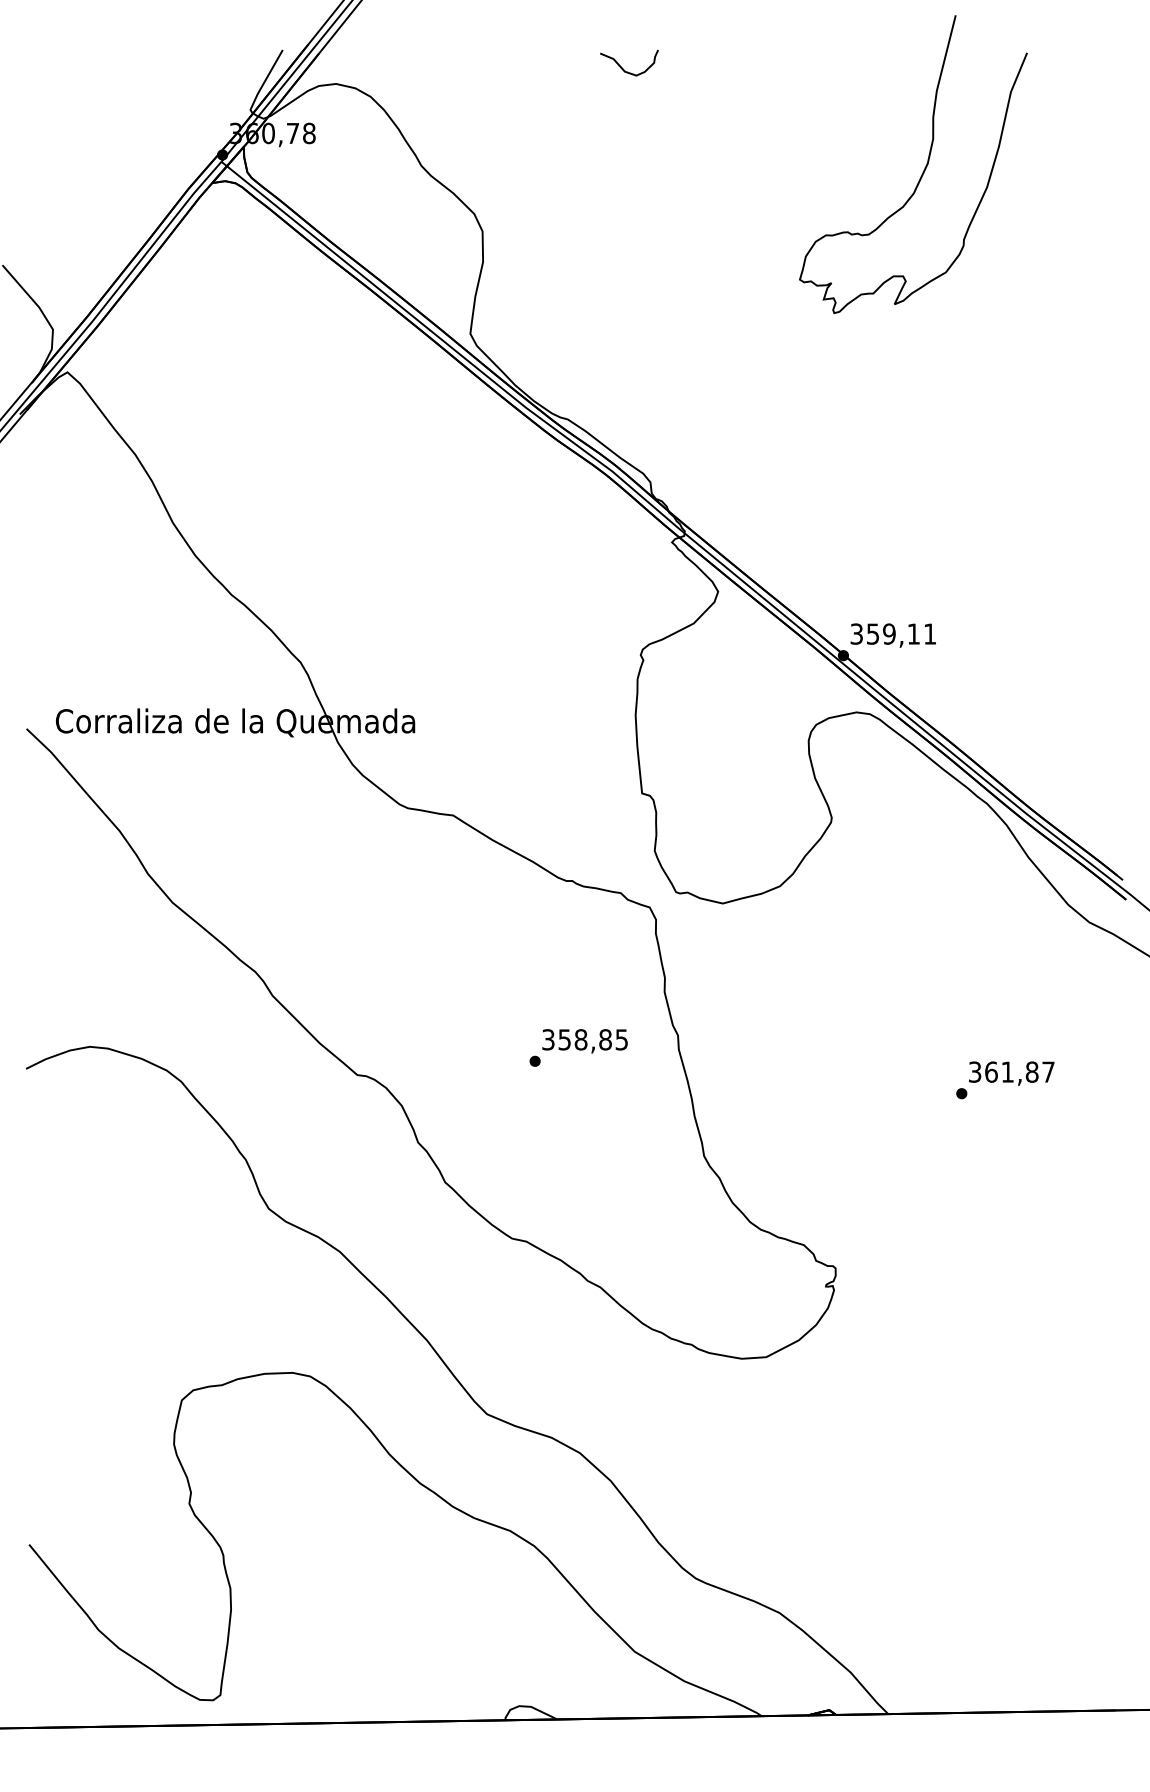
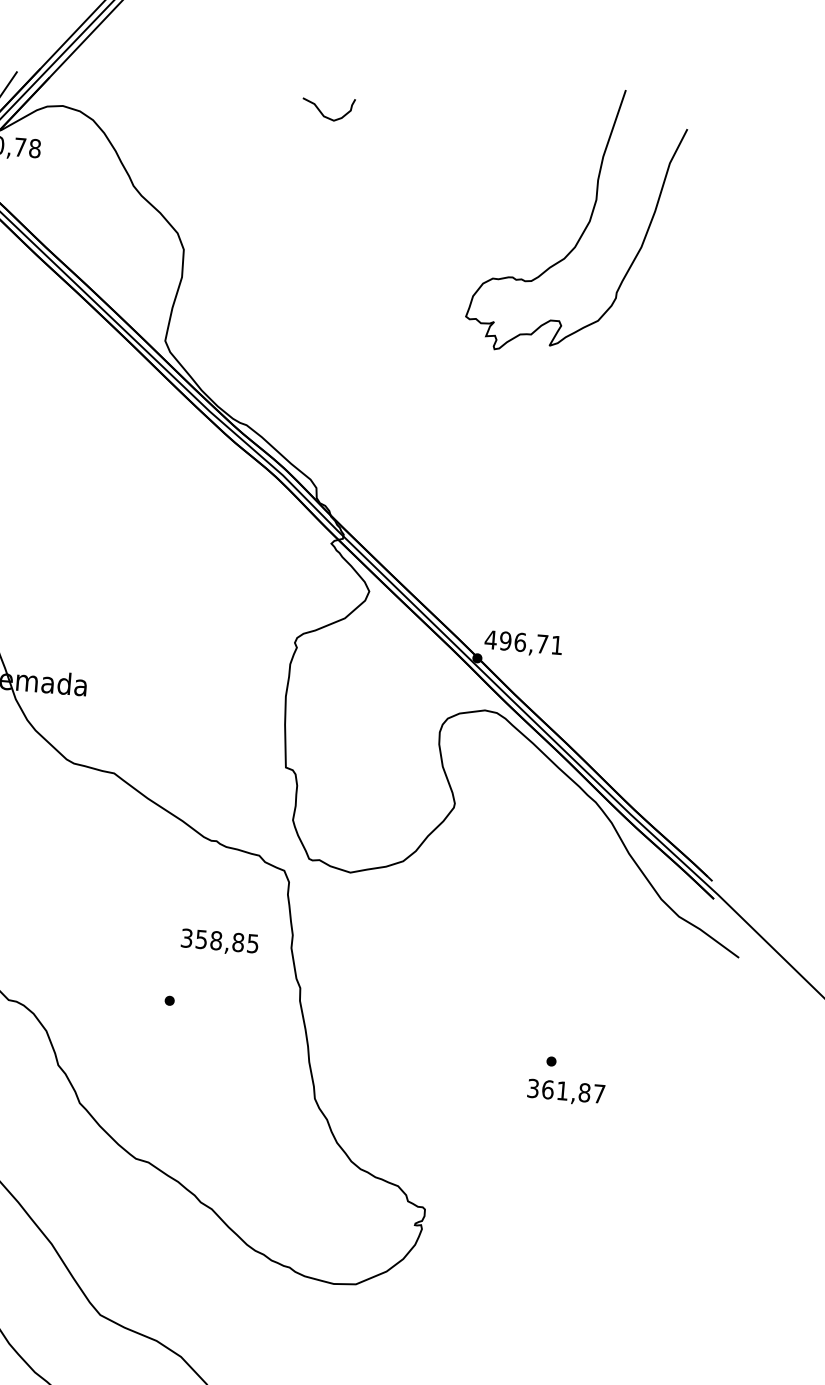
text: (884, 633) -> (516, 641), 359,11 -> 496,71
text: (584, 1041) -> (219, 942), moved
text: (1011, 1073) -> (565, 1092), moved

